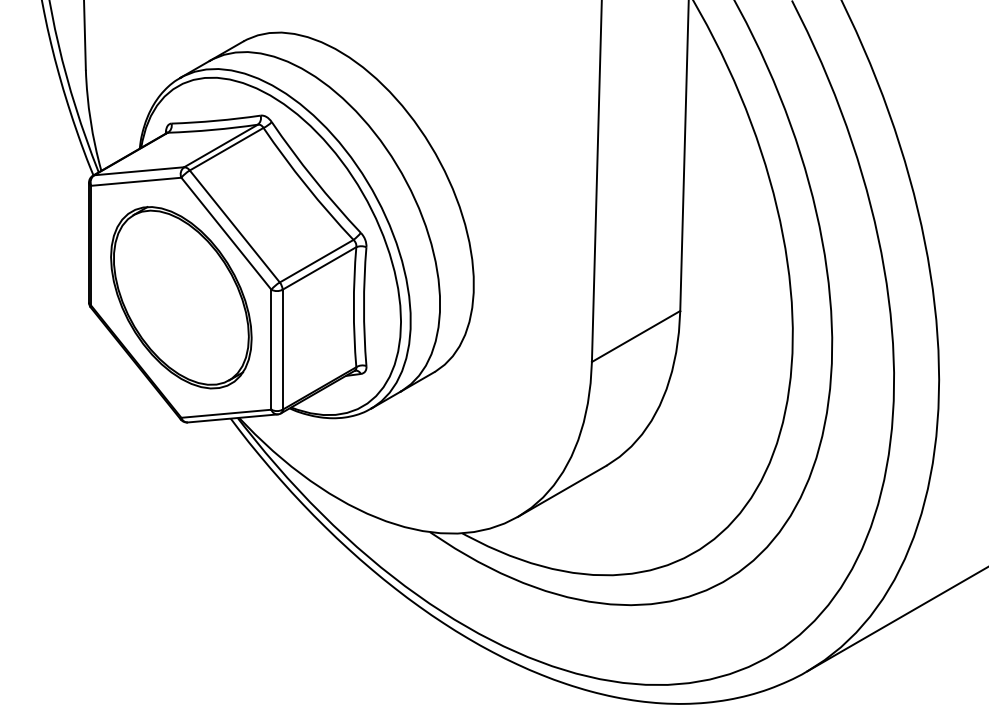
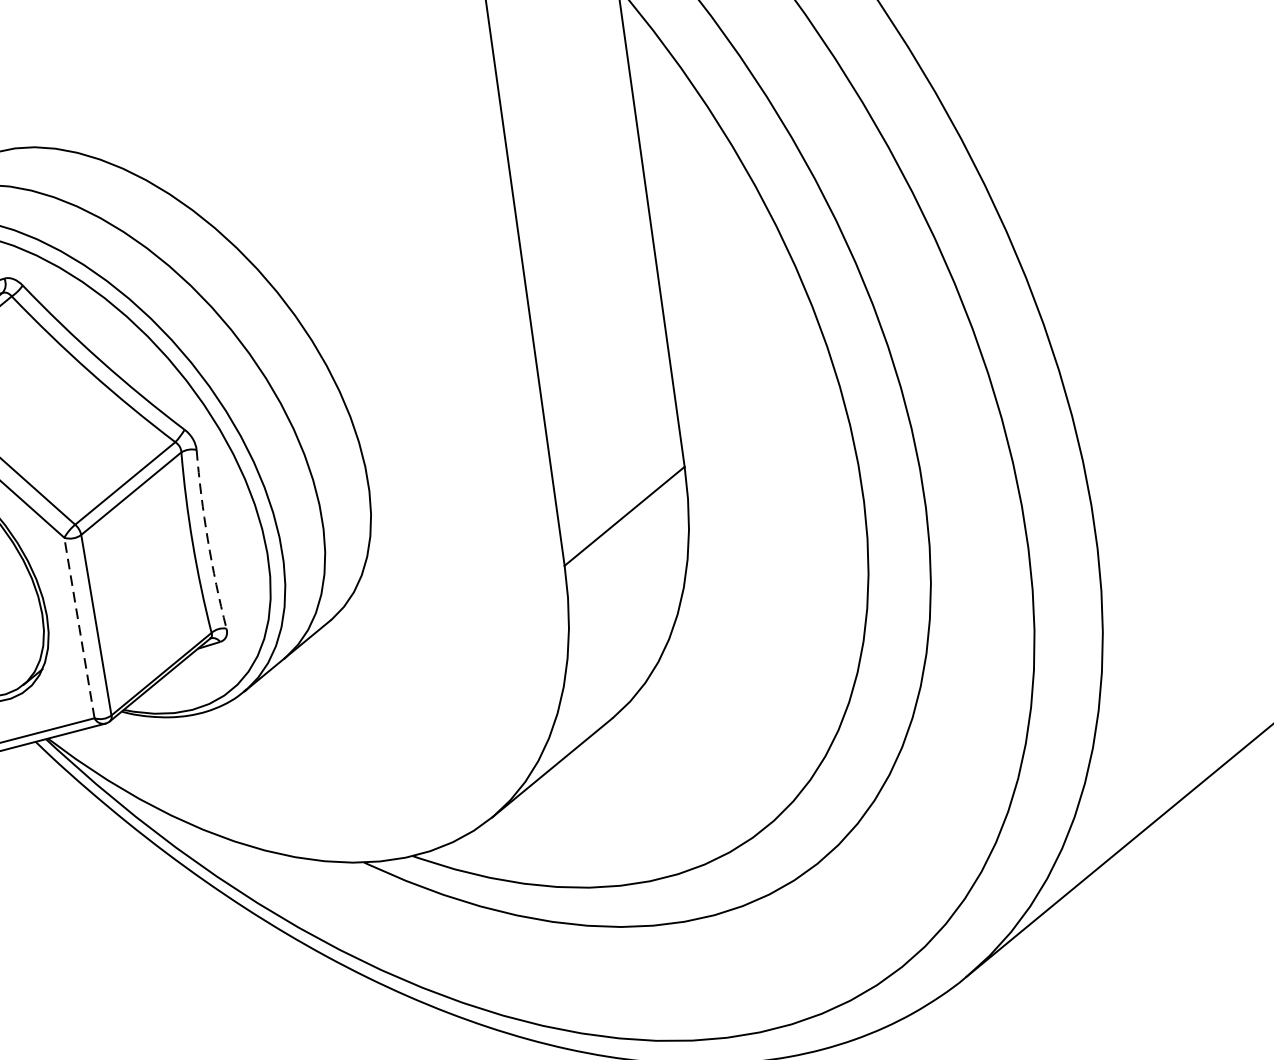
arc: (364, 306) -> (208, 539), solid -> dashed
line: (271, 349) -> (79, 627), solid -> dashed

